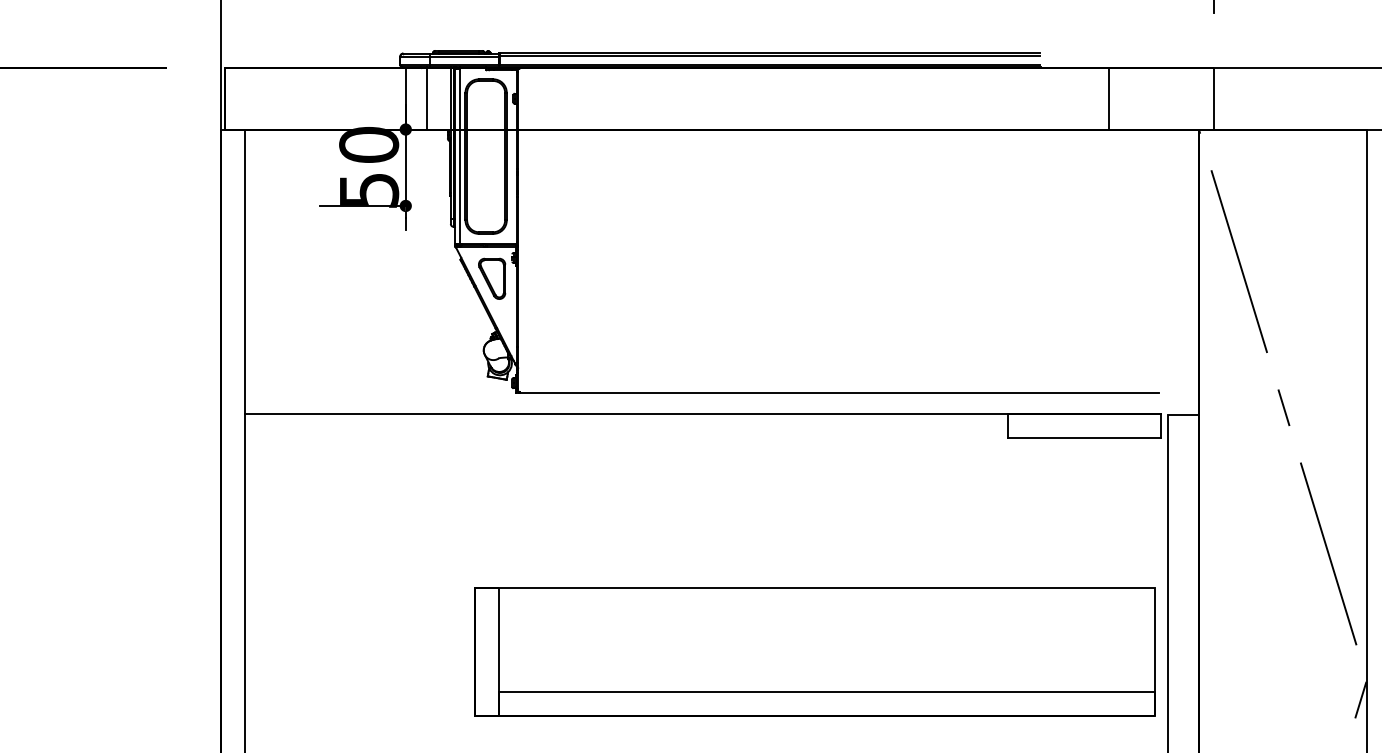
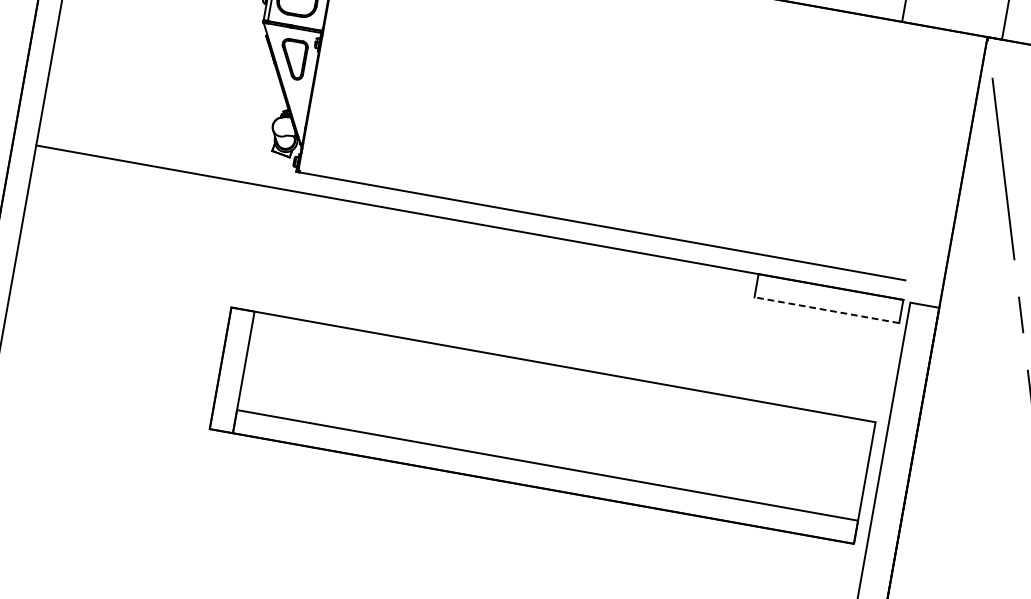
line: (1083, 438) -> (826, 310), solid -> dashed
part: (814, 651) -> (542, 424), moved

